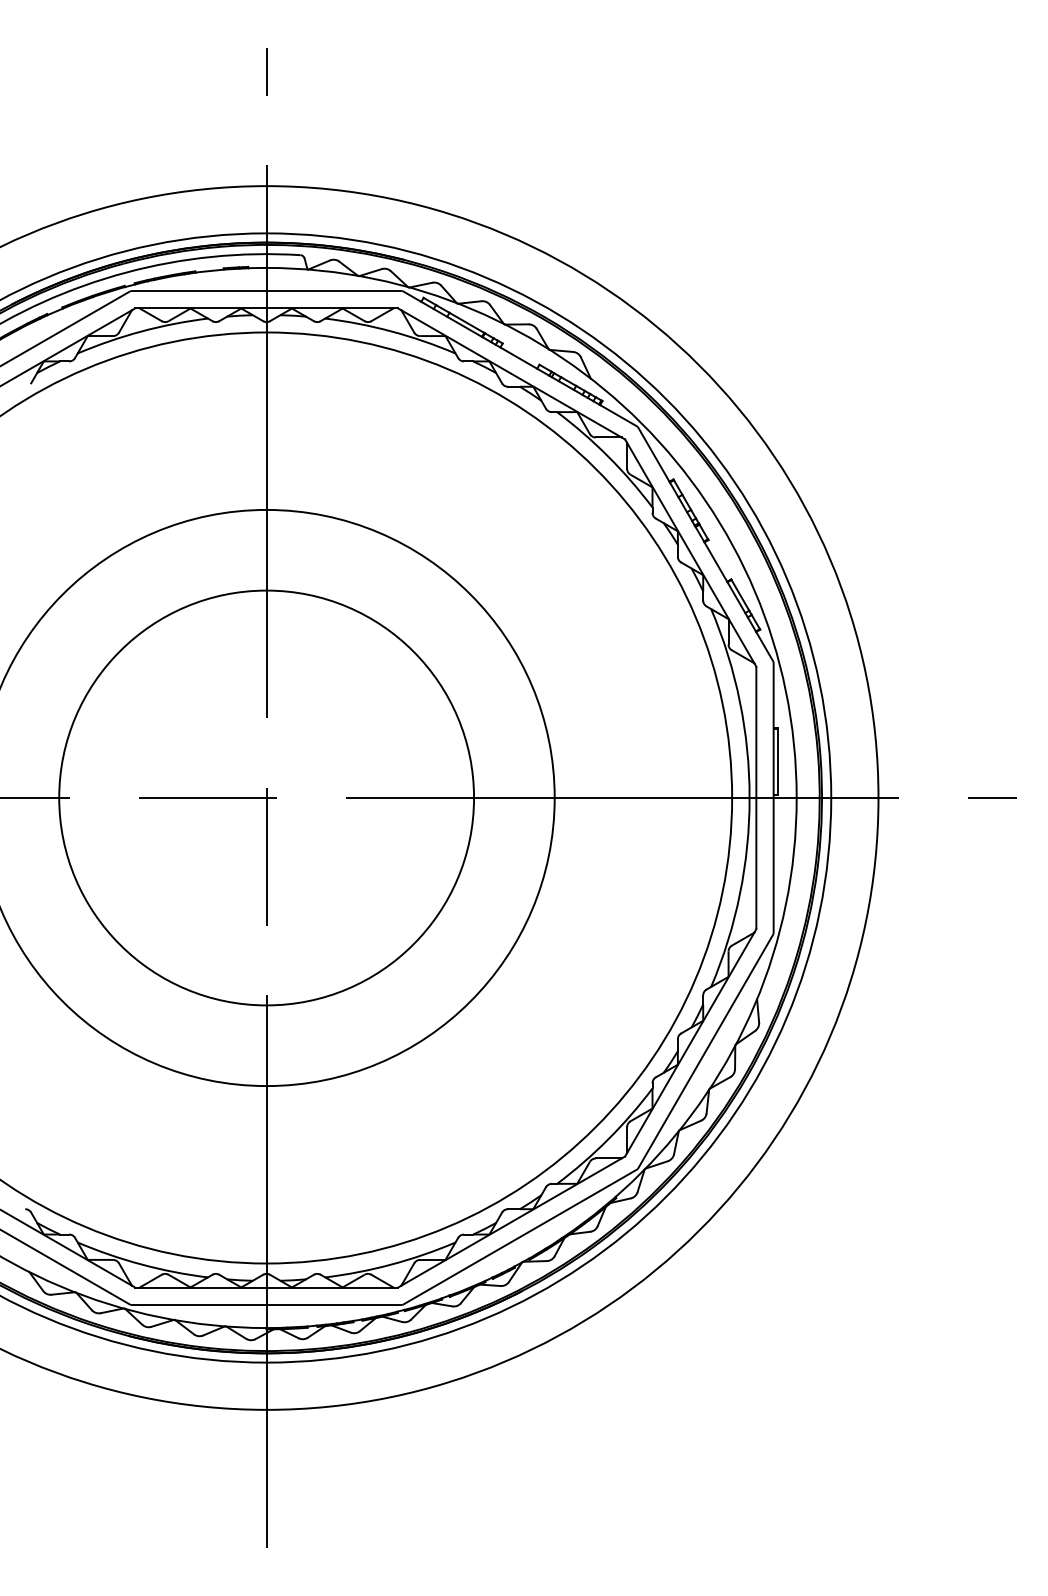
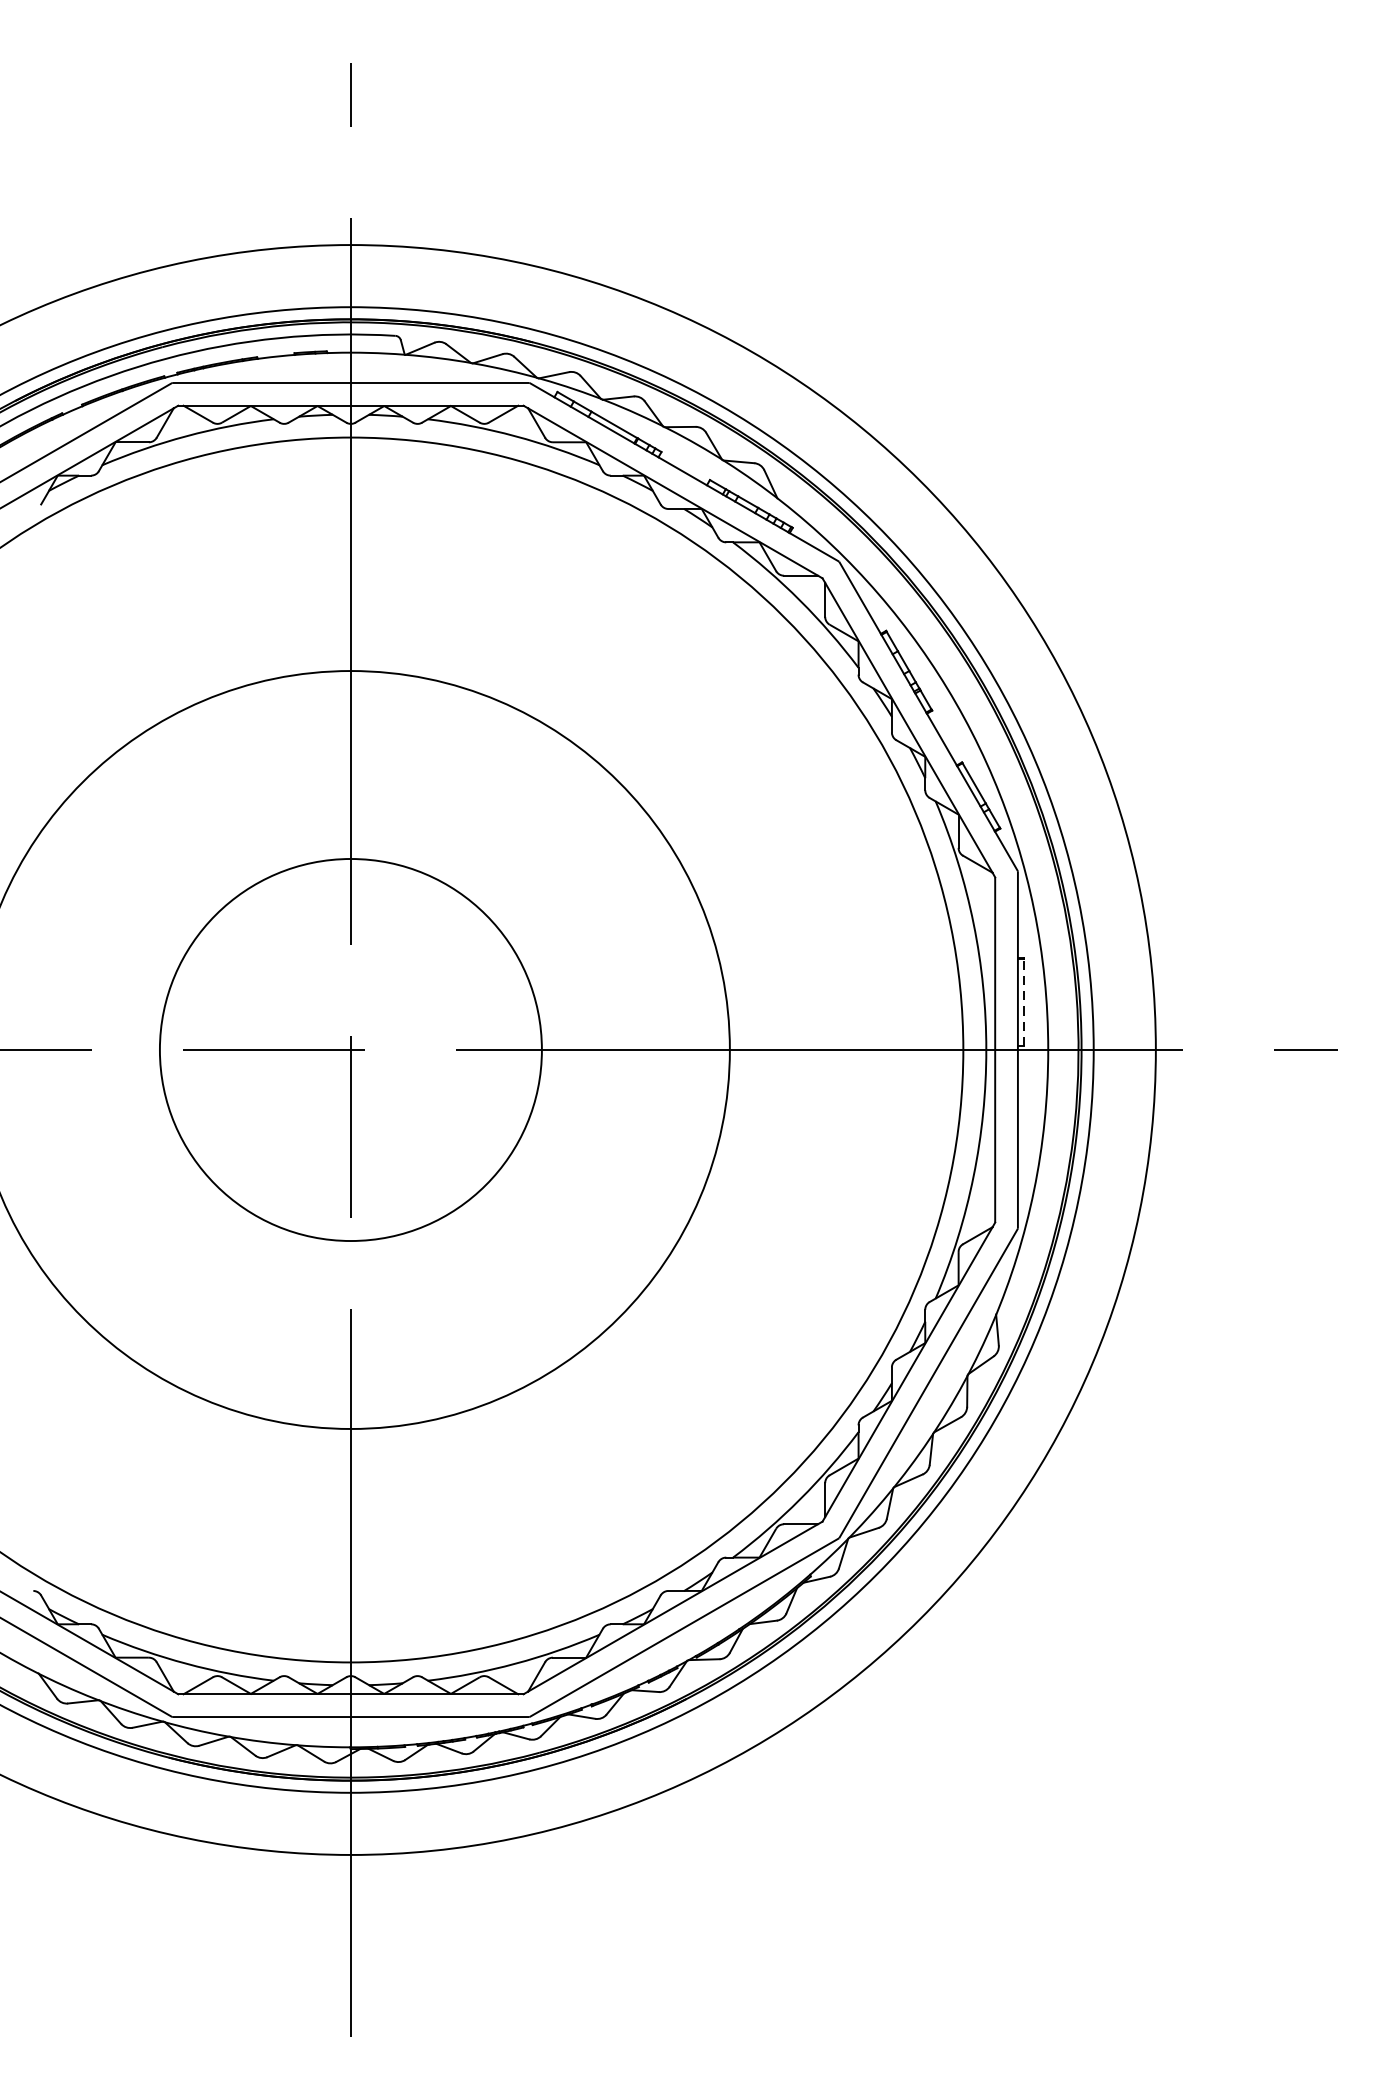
line: (778, 761) -> (1024, 1001), solid -> dashed
circle: (266, 797) -> (350, 1049), size x0.7

